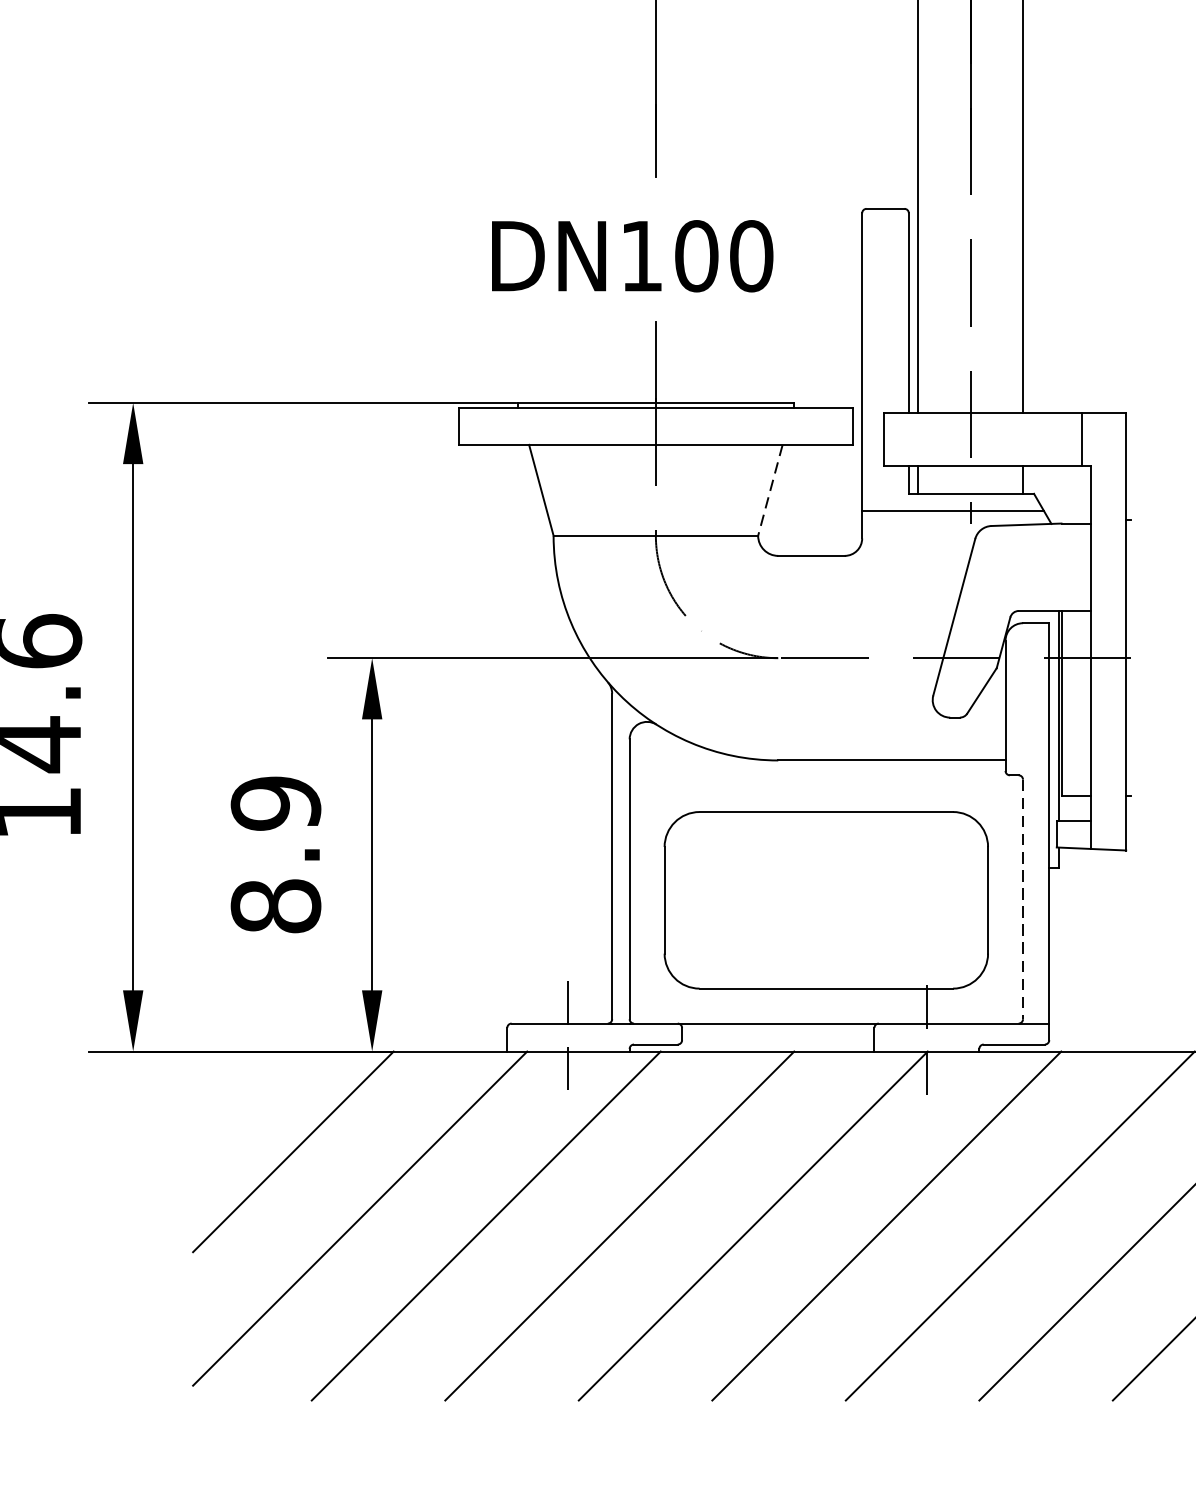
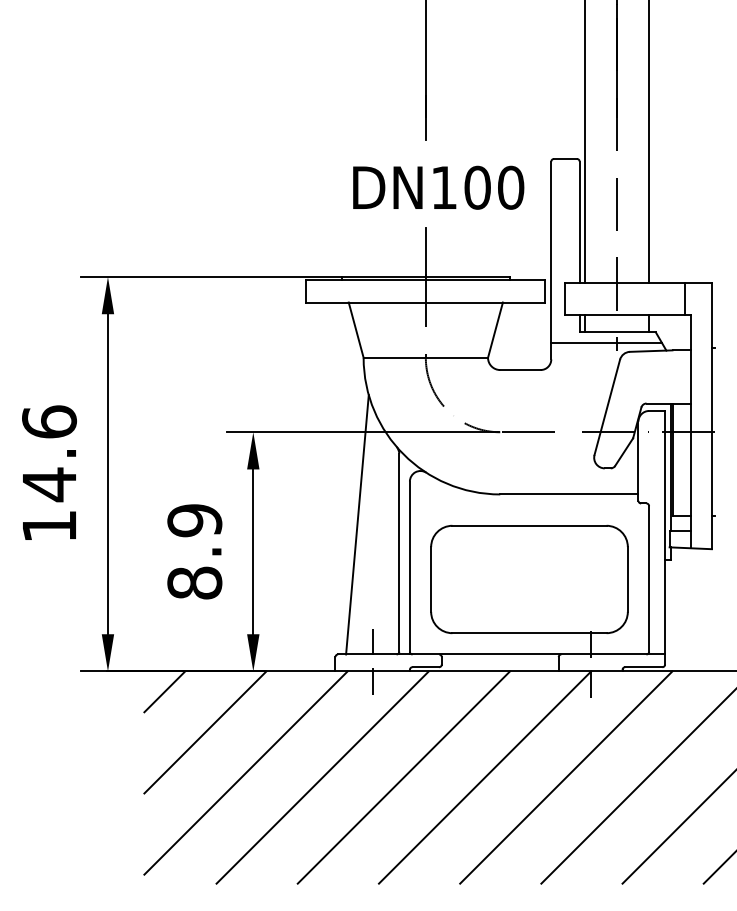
text: (632, 255) -> (438, 187), moved
line: (770, 490) -> (495, 330), dashed -> solid
line: (543, 809) -> (357, 524), added
line: (1023, 898) -> (649, 578), dashed -> solid
line: (226, 1084) -> (164, 691), added

